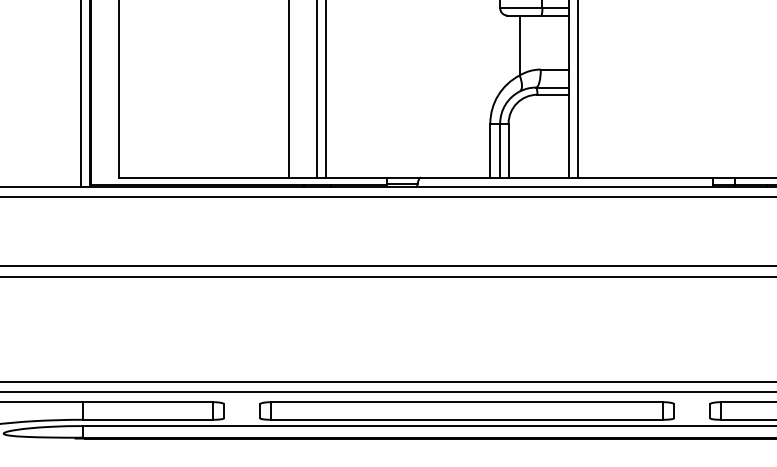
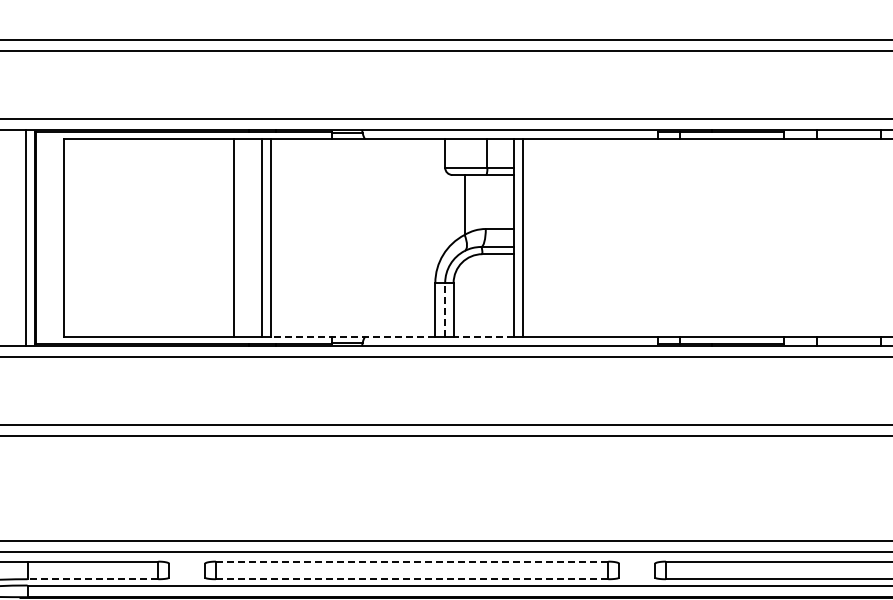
line: (500, 150) -> (445, 309), solid -> dashed
line: (408, 178) -> (353, 337), solid -> dashed
line: (538, 178) -> (483, 337), solid -> dashed
line: (467, 402) -> (412, 561), solid -> dashed
line: (147, 420) -> (92, 579), solid -> dashed
line: (466, 420) -> (411, 579), solid -> dashed

